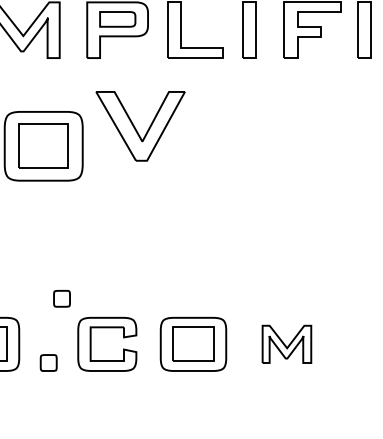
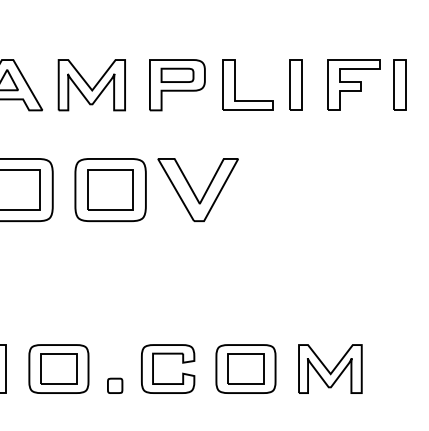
part: (139, 125) -> (197, 189), moved
part: (62, 298) -> (127, 327), removed
part: (287, 343) -> (330, 368), size x1.43

